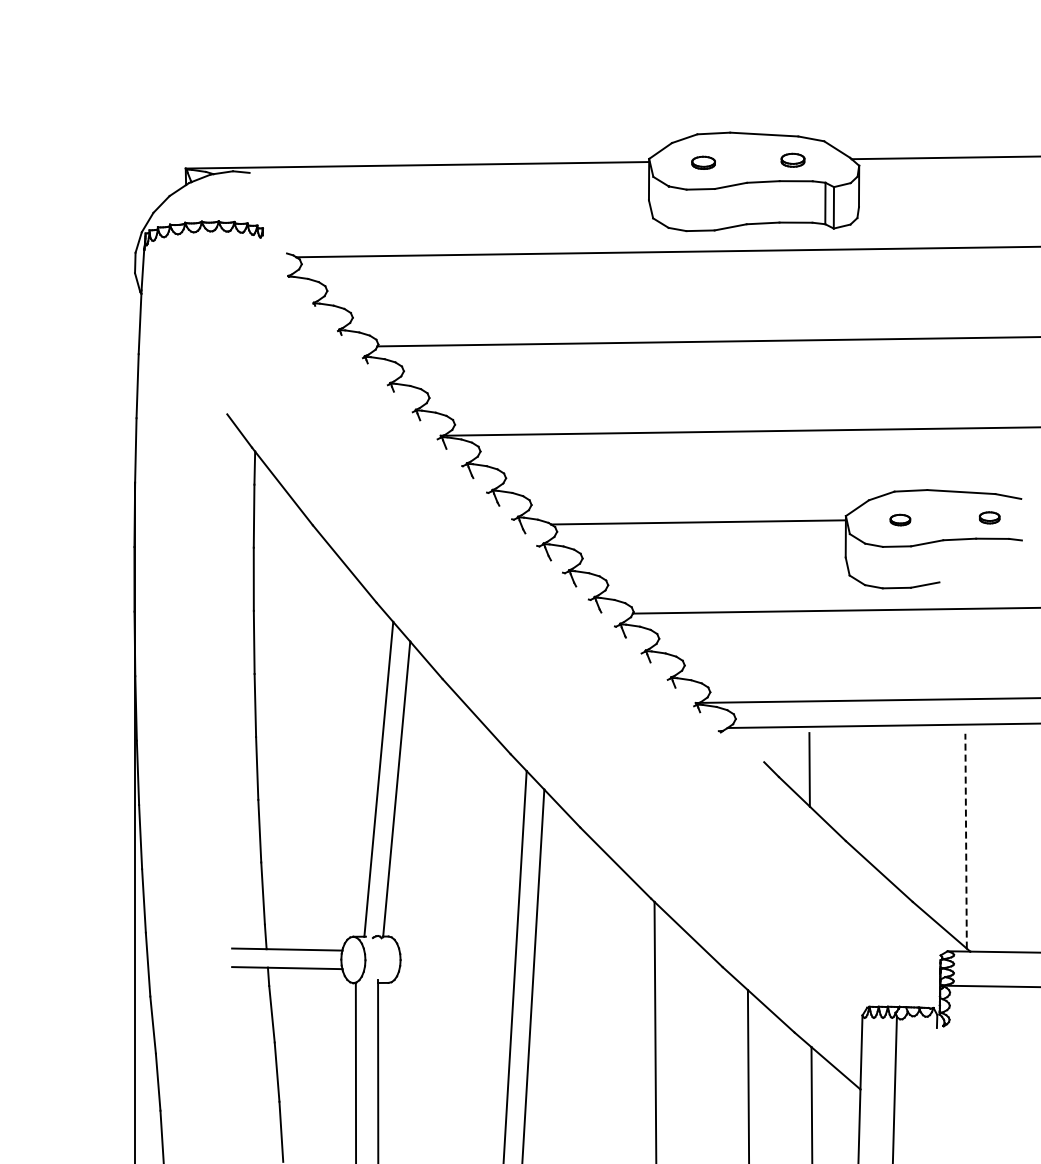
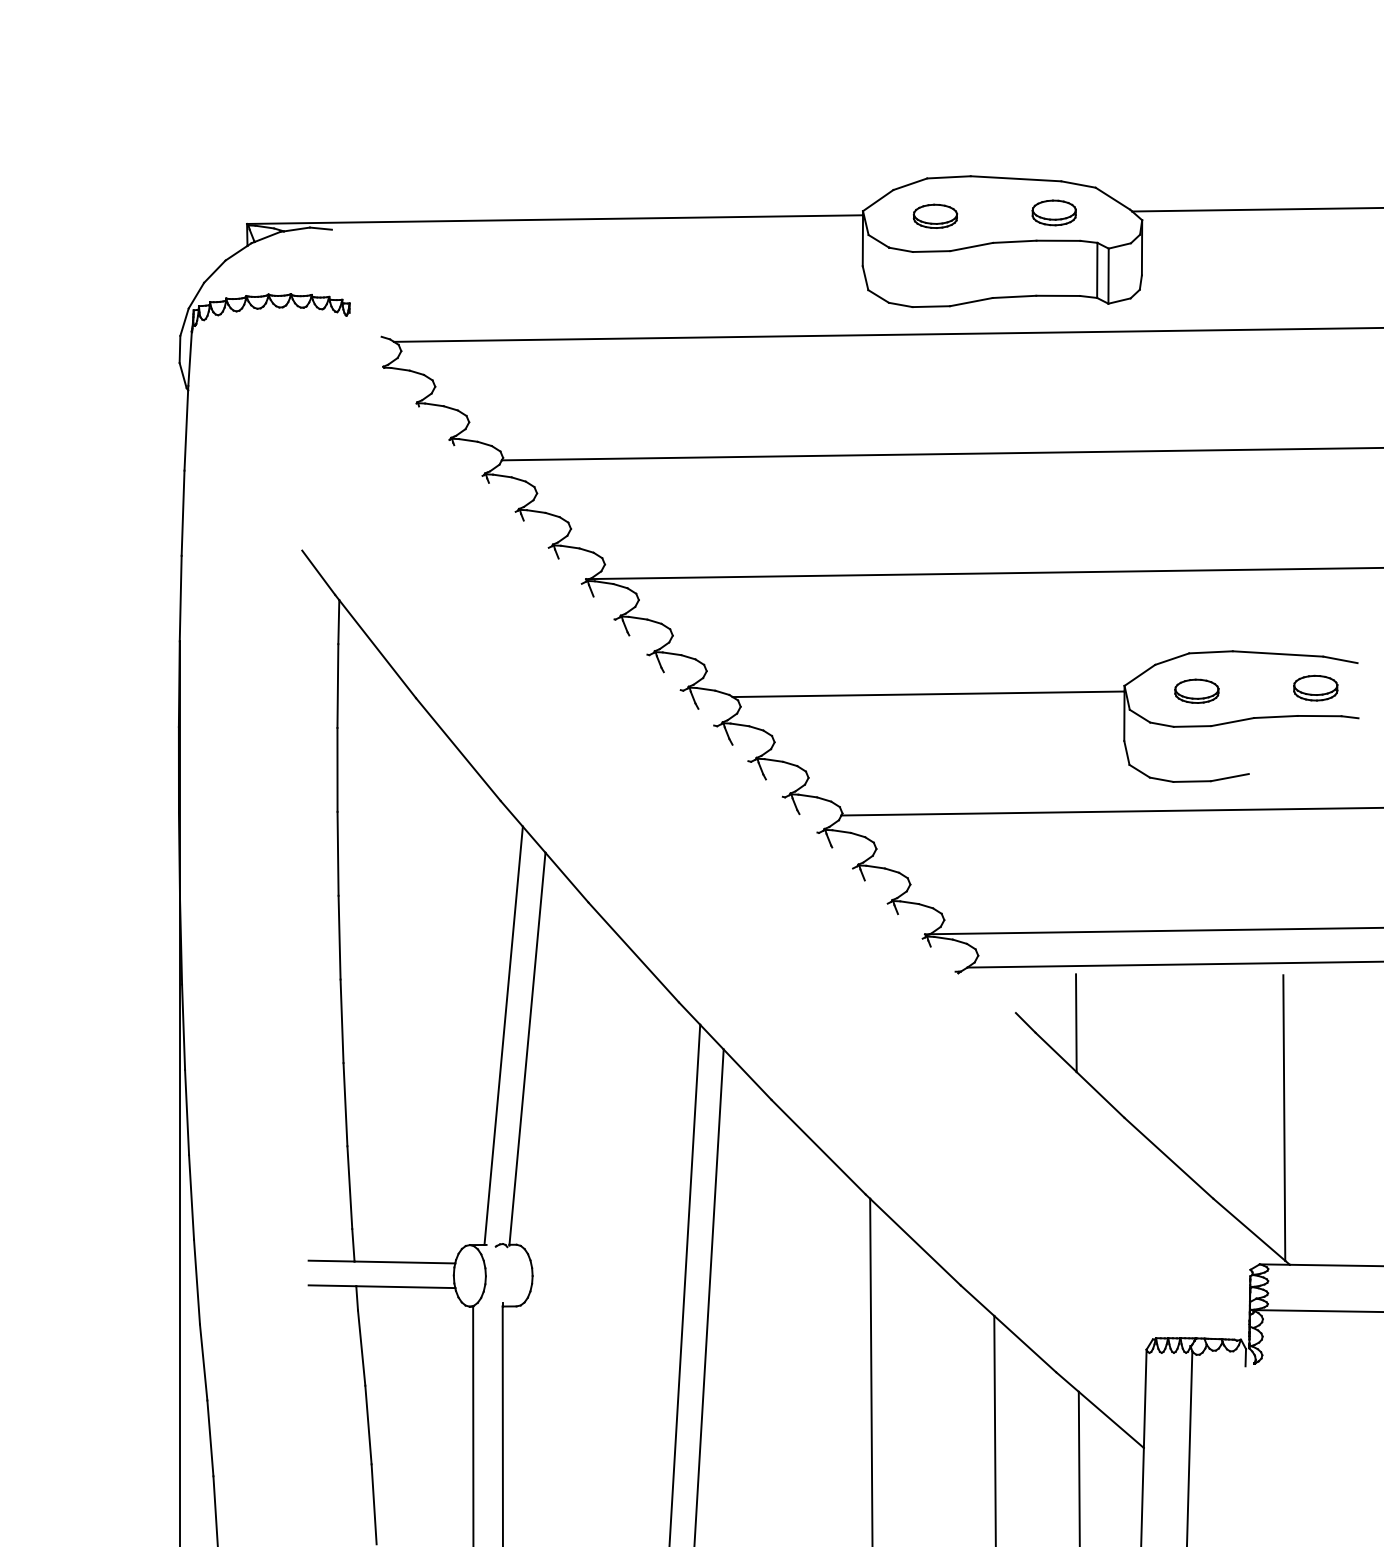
part: (792, 160) -> (1053, 213), size x1.43
part: (703, 162) -> (935, 215), size x1.43
part: (989, 517) -> (1315, 687), size x1.67
part: (900, 519) -> (1197, 690), size x1.67
line: (966, 840) -> (1284, 1117), dashed -> solid

